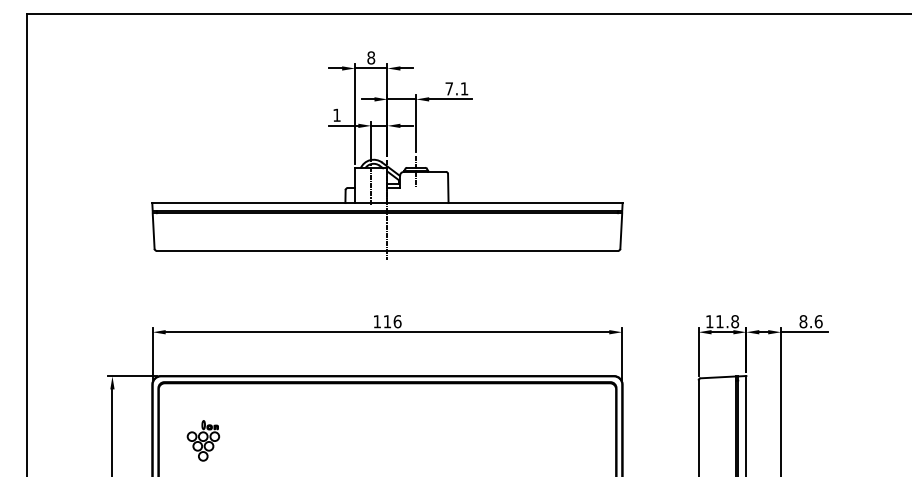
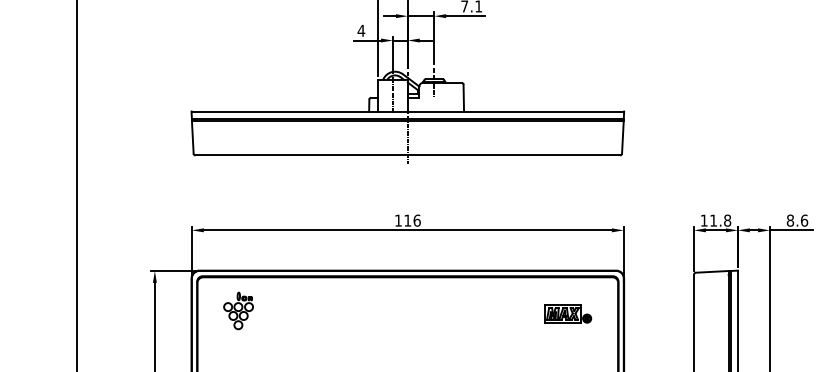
text: (336, 114) -> (360, 30), 1 -> 4
part: (561, 422) -> (567, 313), added
part: (203, 440) -> (238, 310), moved

